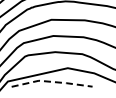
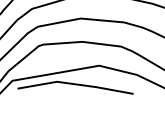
line: (52, 81) -> (76, 83), dashed -> solid

